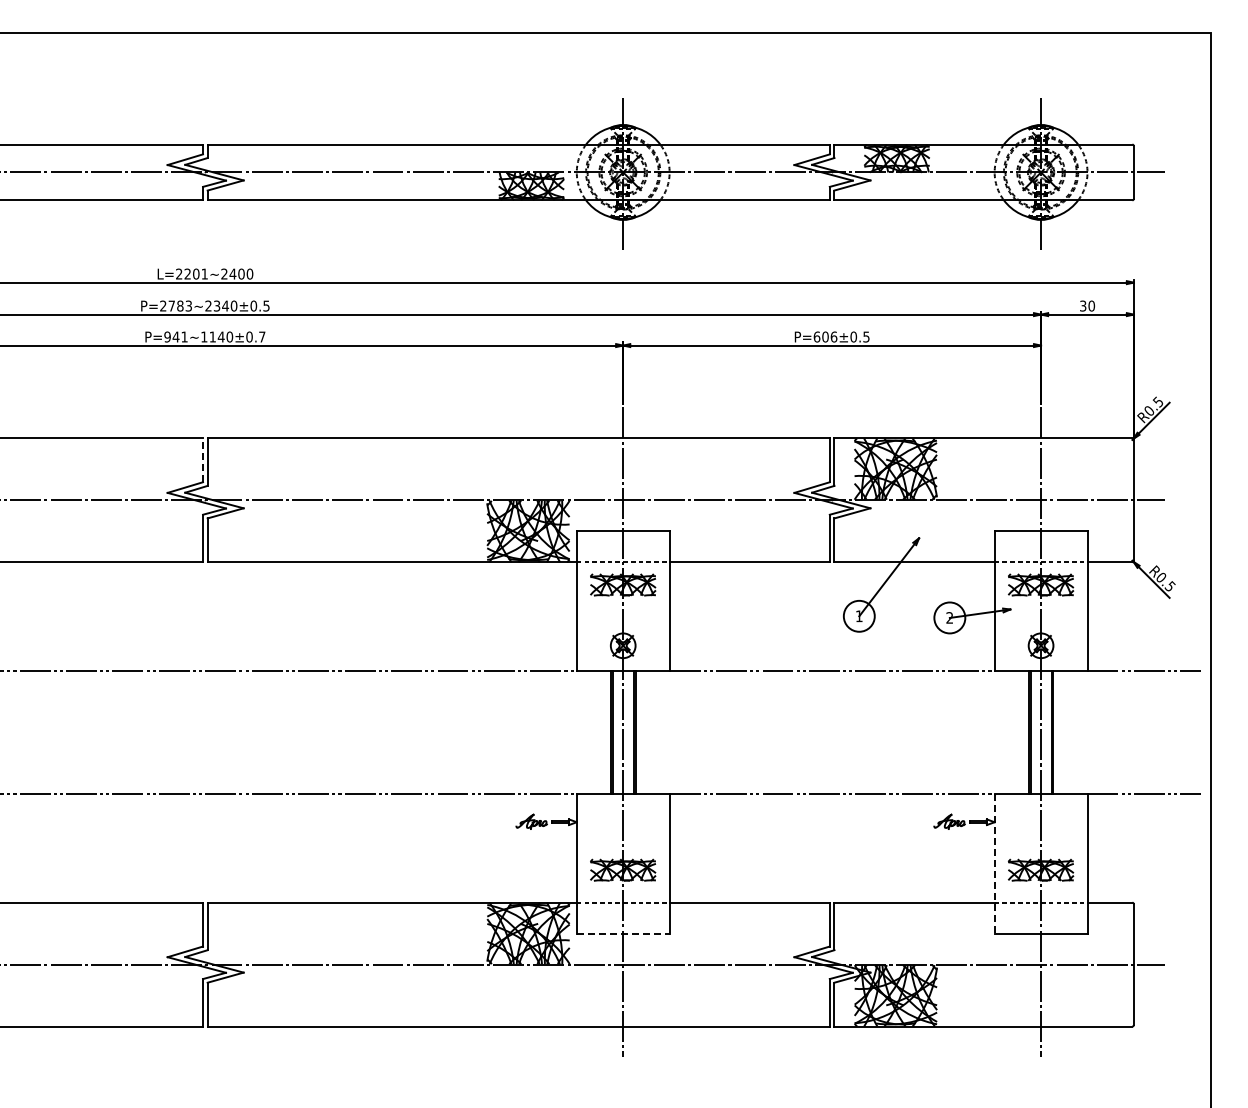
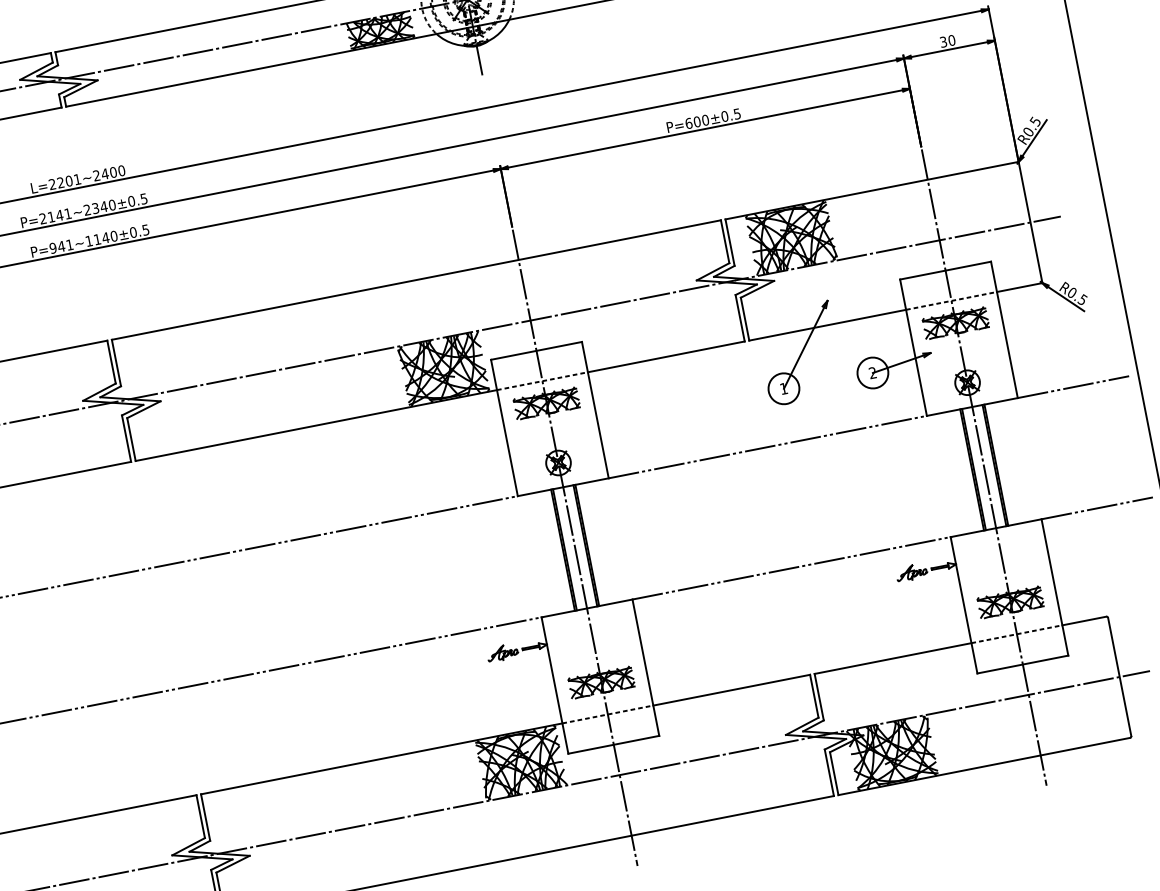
text: (179, 305) -> (58, 215), P=2783~2340±0.5 -> P=2141~2340±0.5
text: (262, 336) -> (145, 229), P=941~1140±0.7 -> P=941~1140±0.5
text: (833, 336) -> (704, 119), P=606±0.5 -> P=600±0.5
line: (203, 460) -> (112, 362), dashed -> solid
line: (994, 864) -> (963, 605), dashed -> solid
line: (623, 933) -> (614, 744), dashed -> solid

